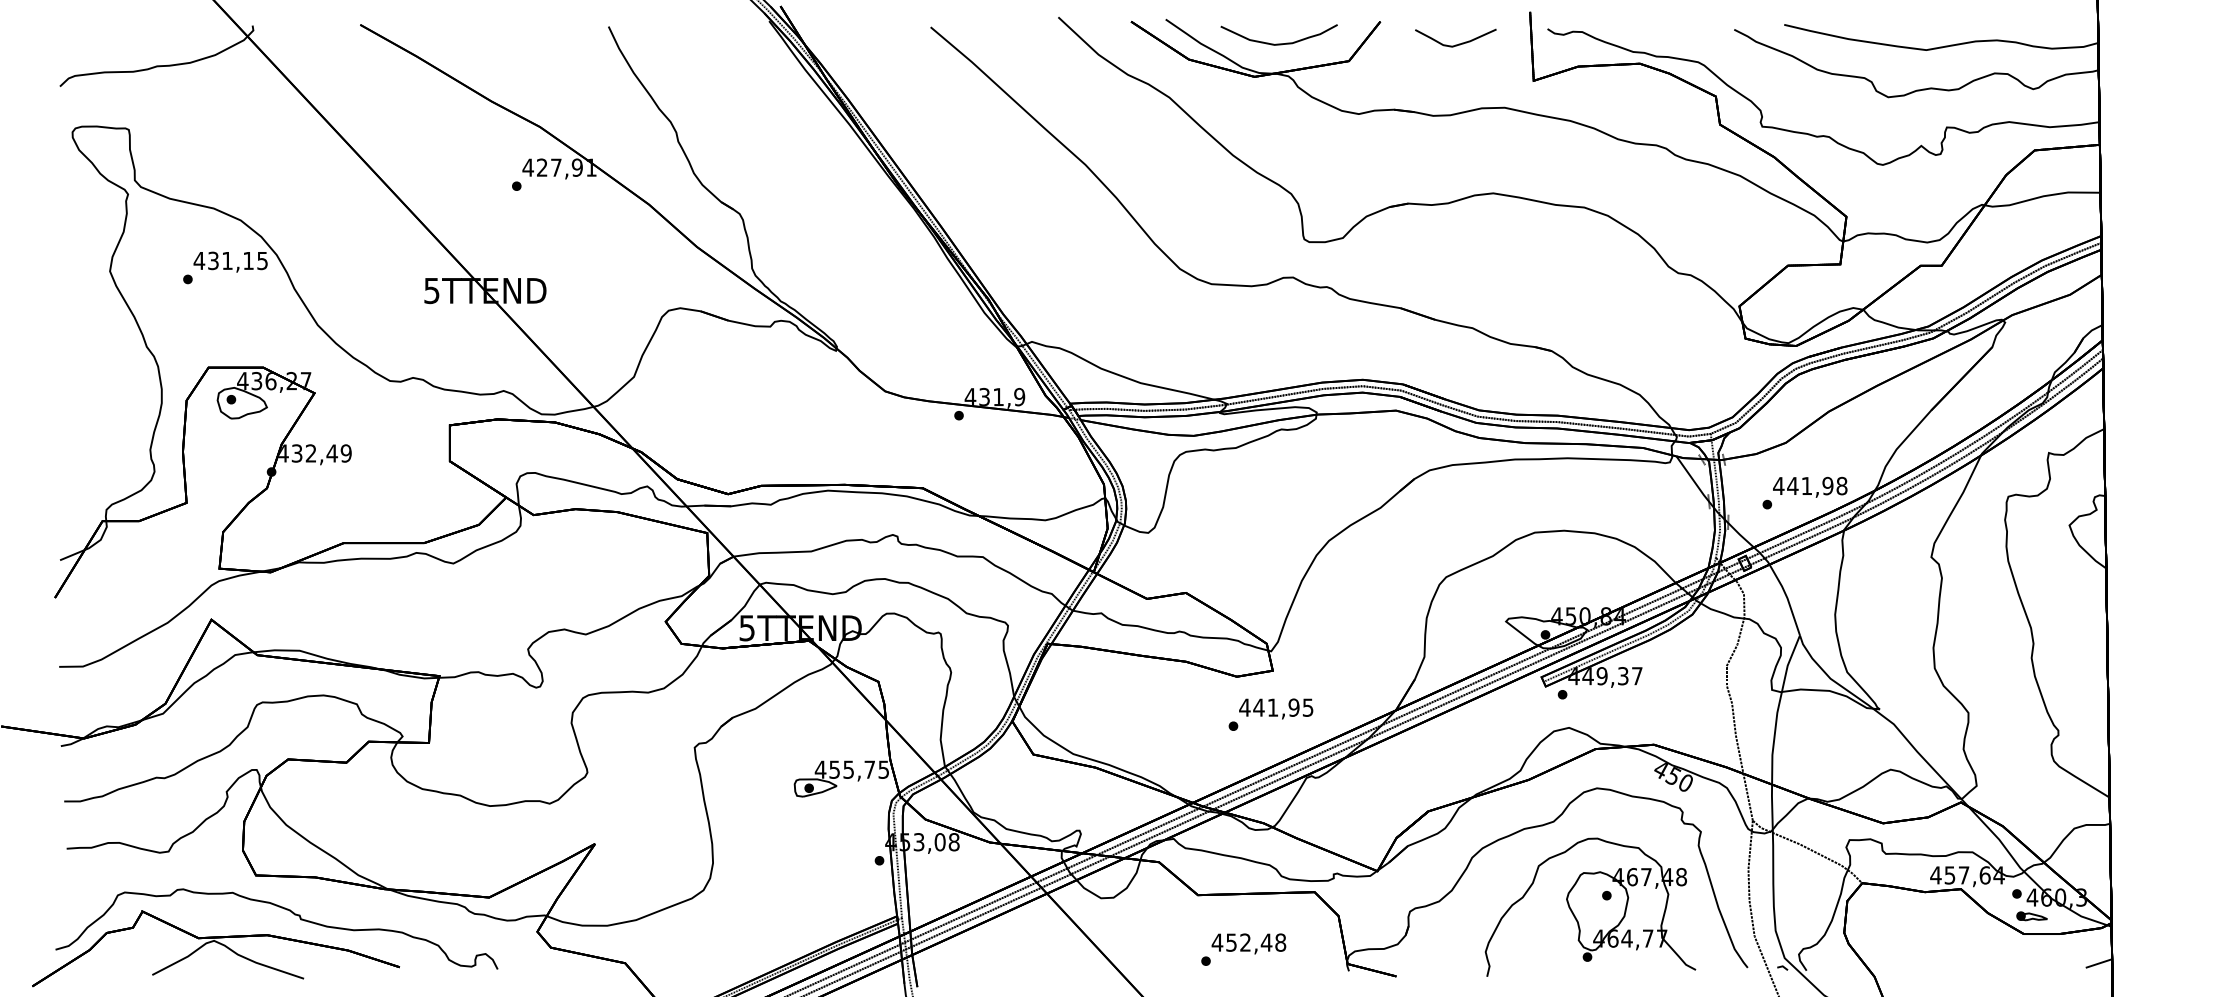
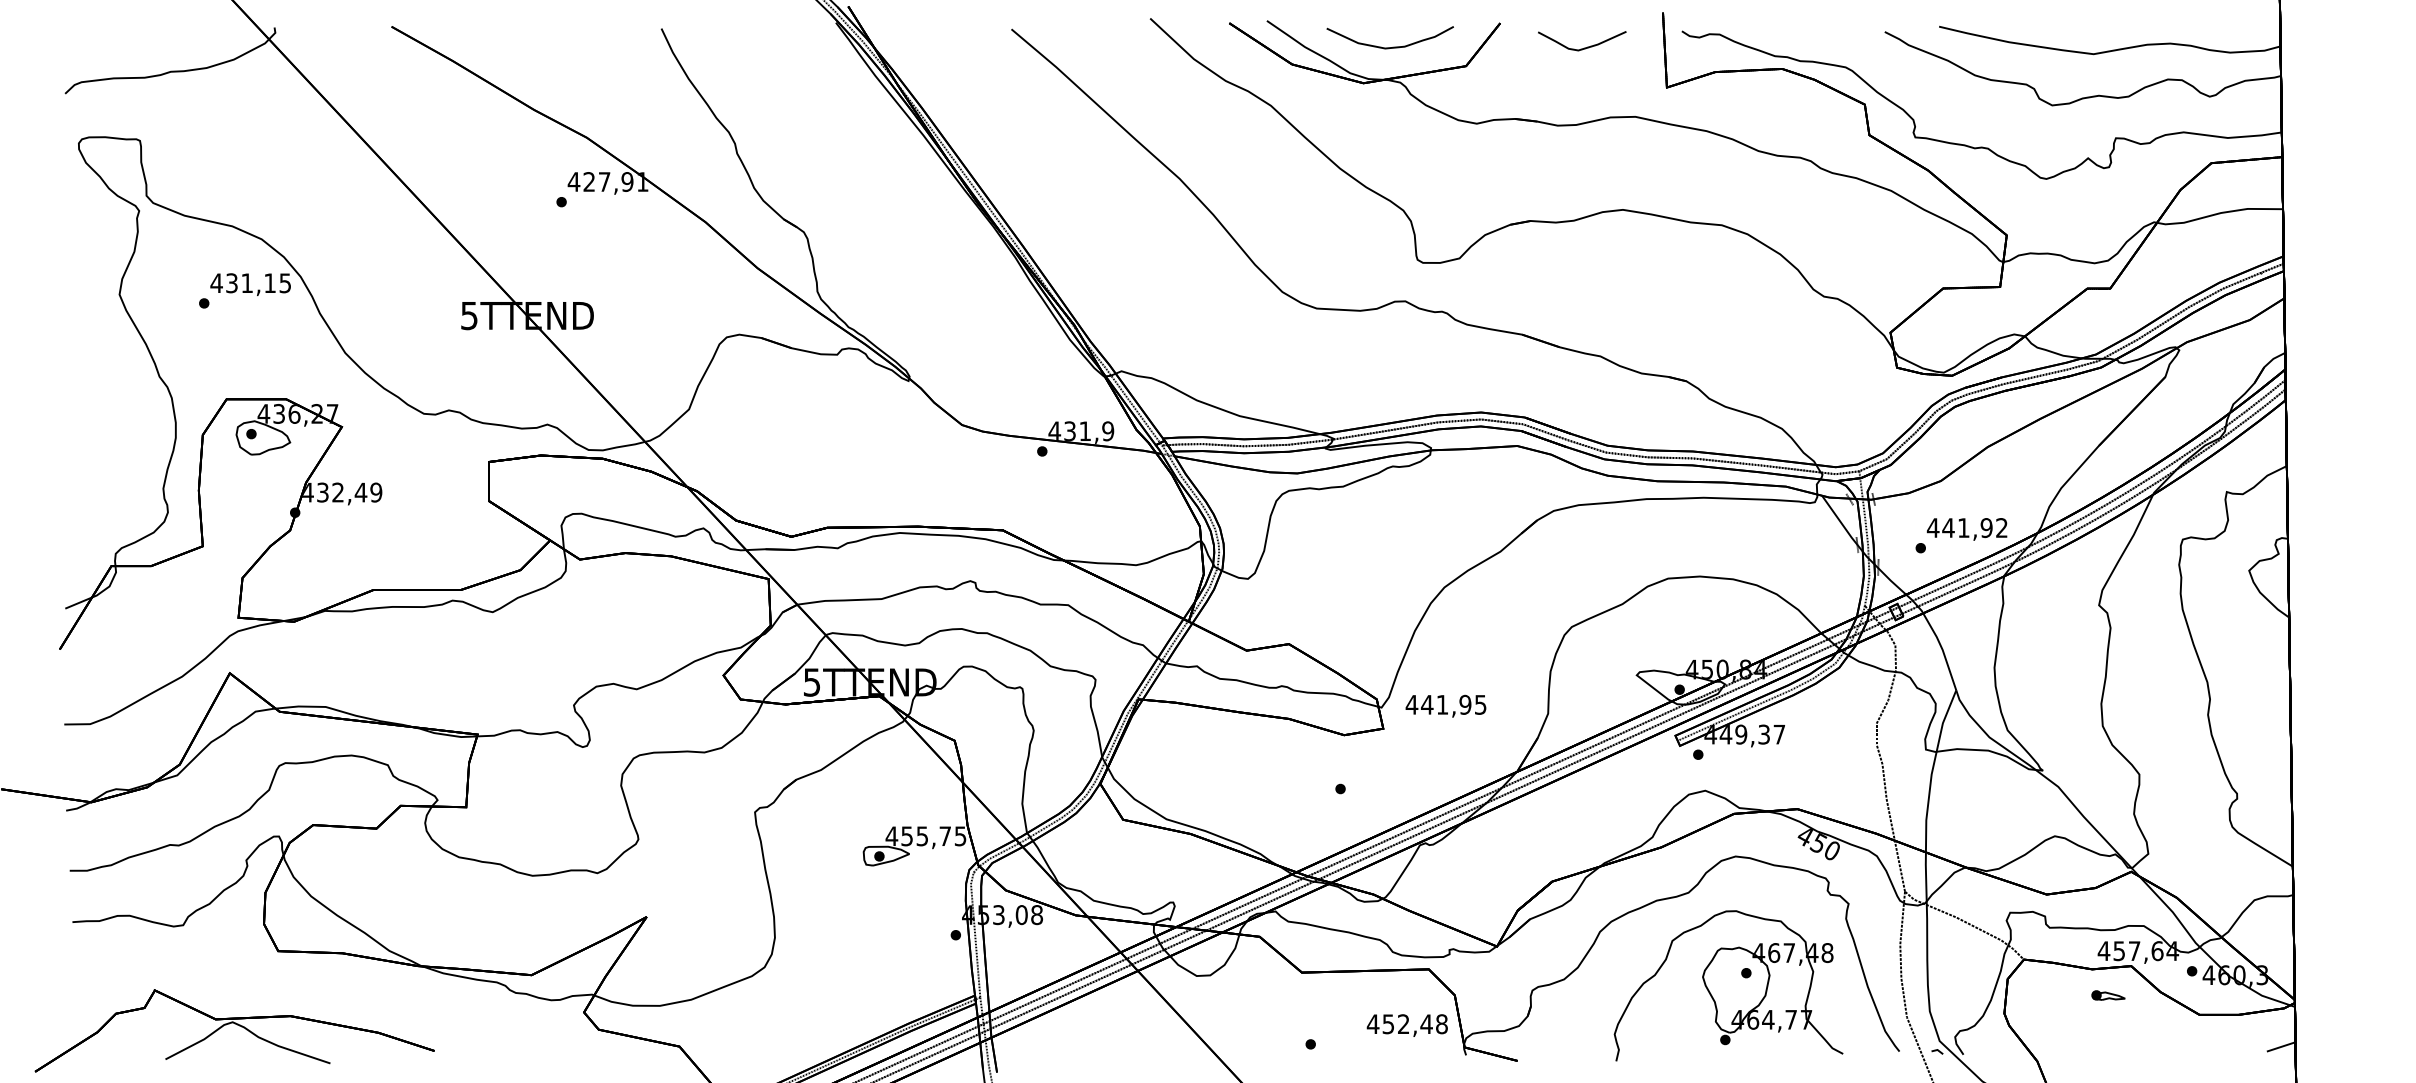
text: (1841, 486) -> (2001, 528), 441,98 -> 441,92
text: (1275, 708) -> (1445, 705), moved
part: (284, 909) -> (309, 988), removed
part: (2032, 916) -> (2108, 995), moved
text: (1248, 943) -> (1406, 1025), moved

